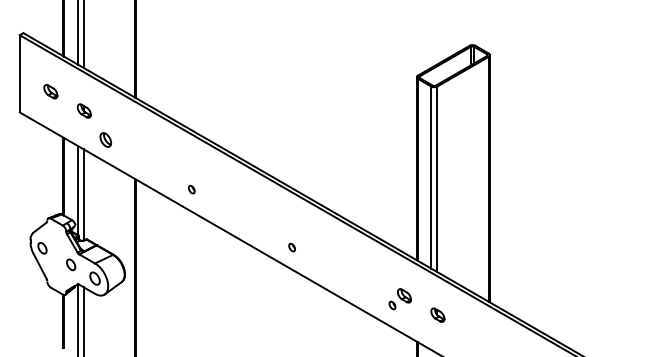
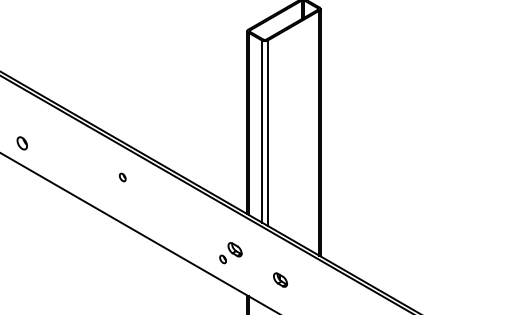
part: (191, 189) -> (22, 143), size x1.6
part: (291, 247) -> (122, 177), moved
part: (437, 314) -> (280, 279), moved

